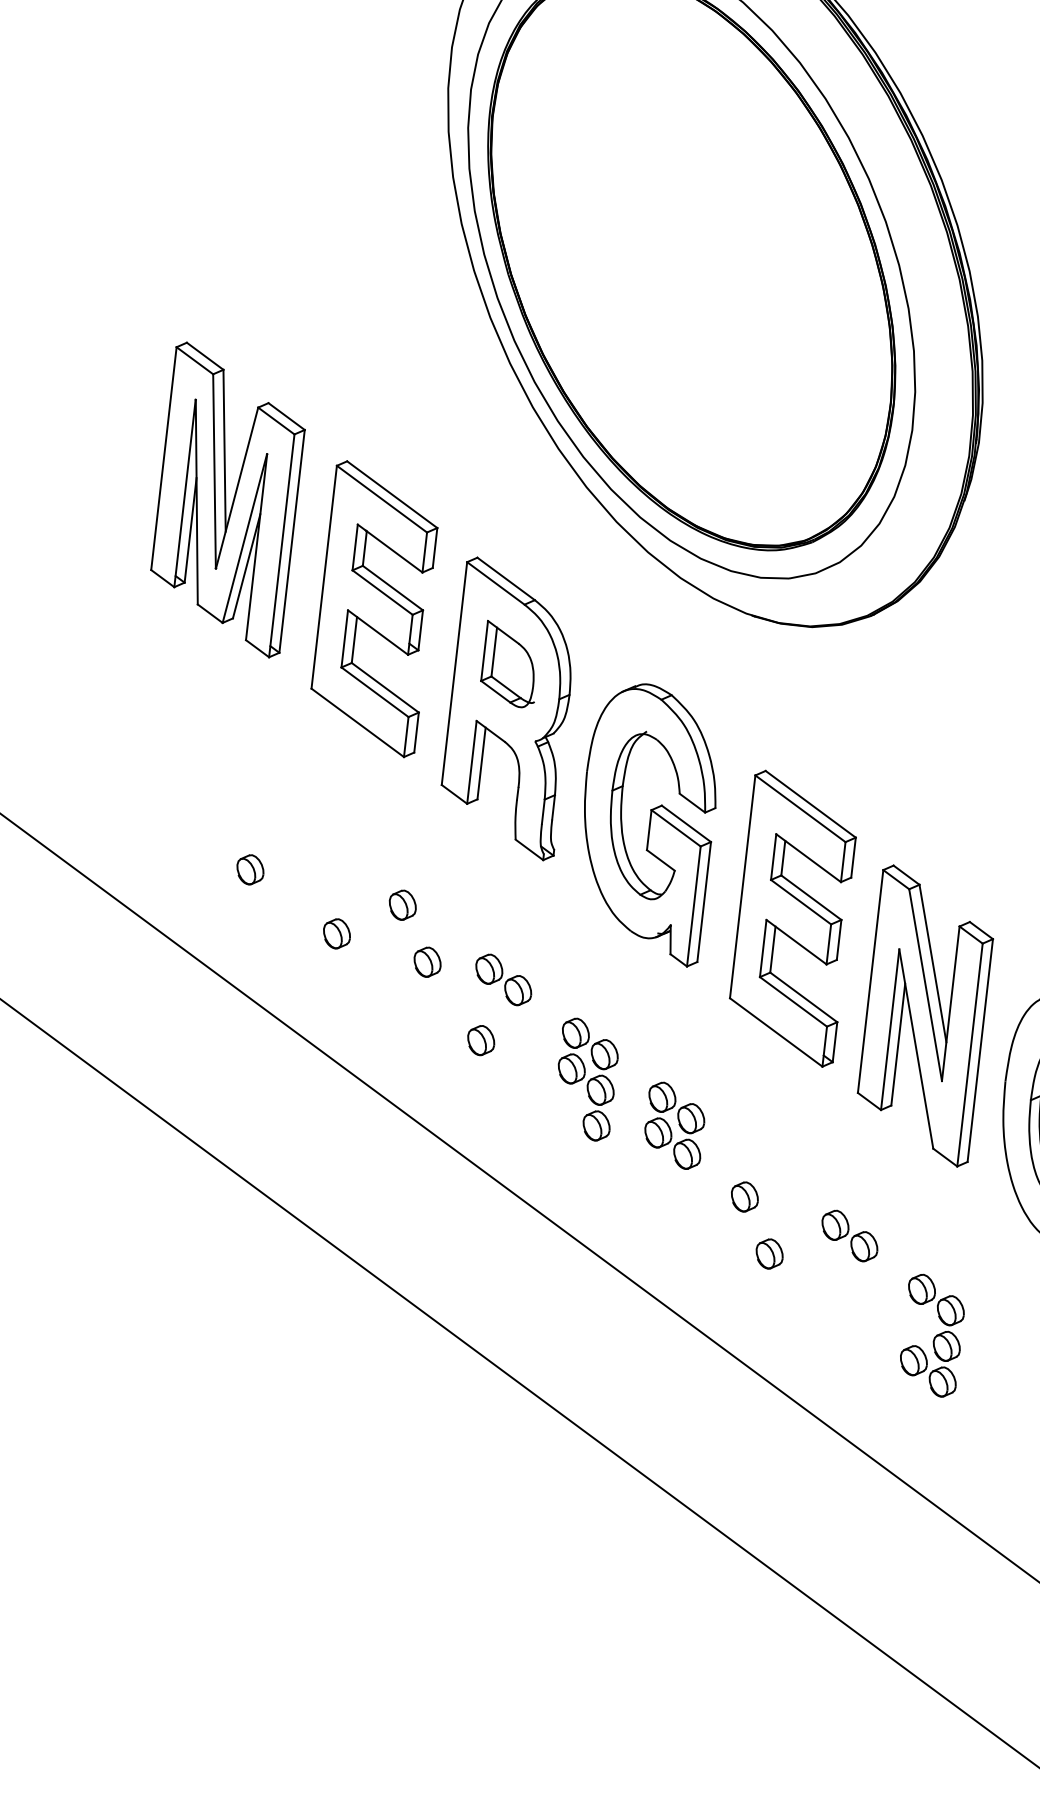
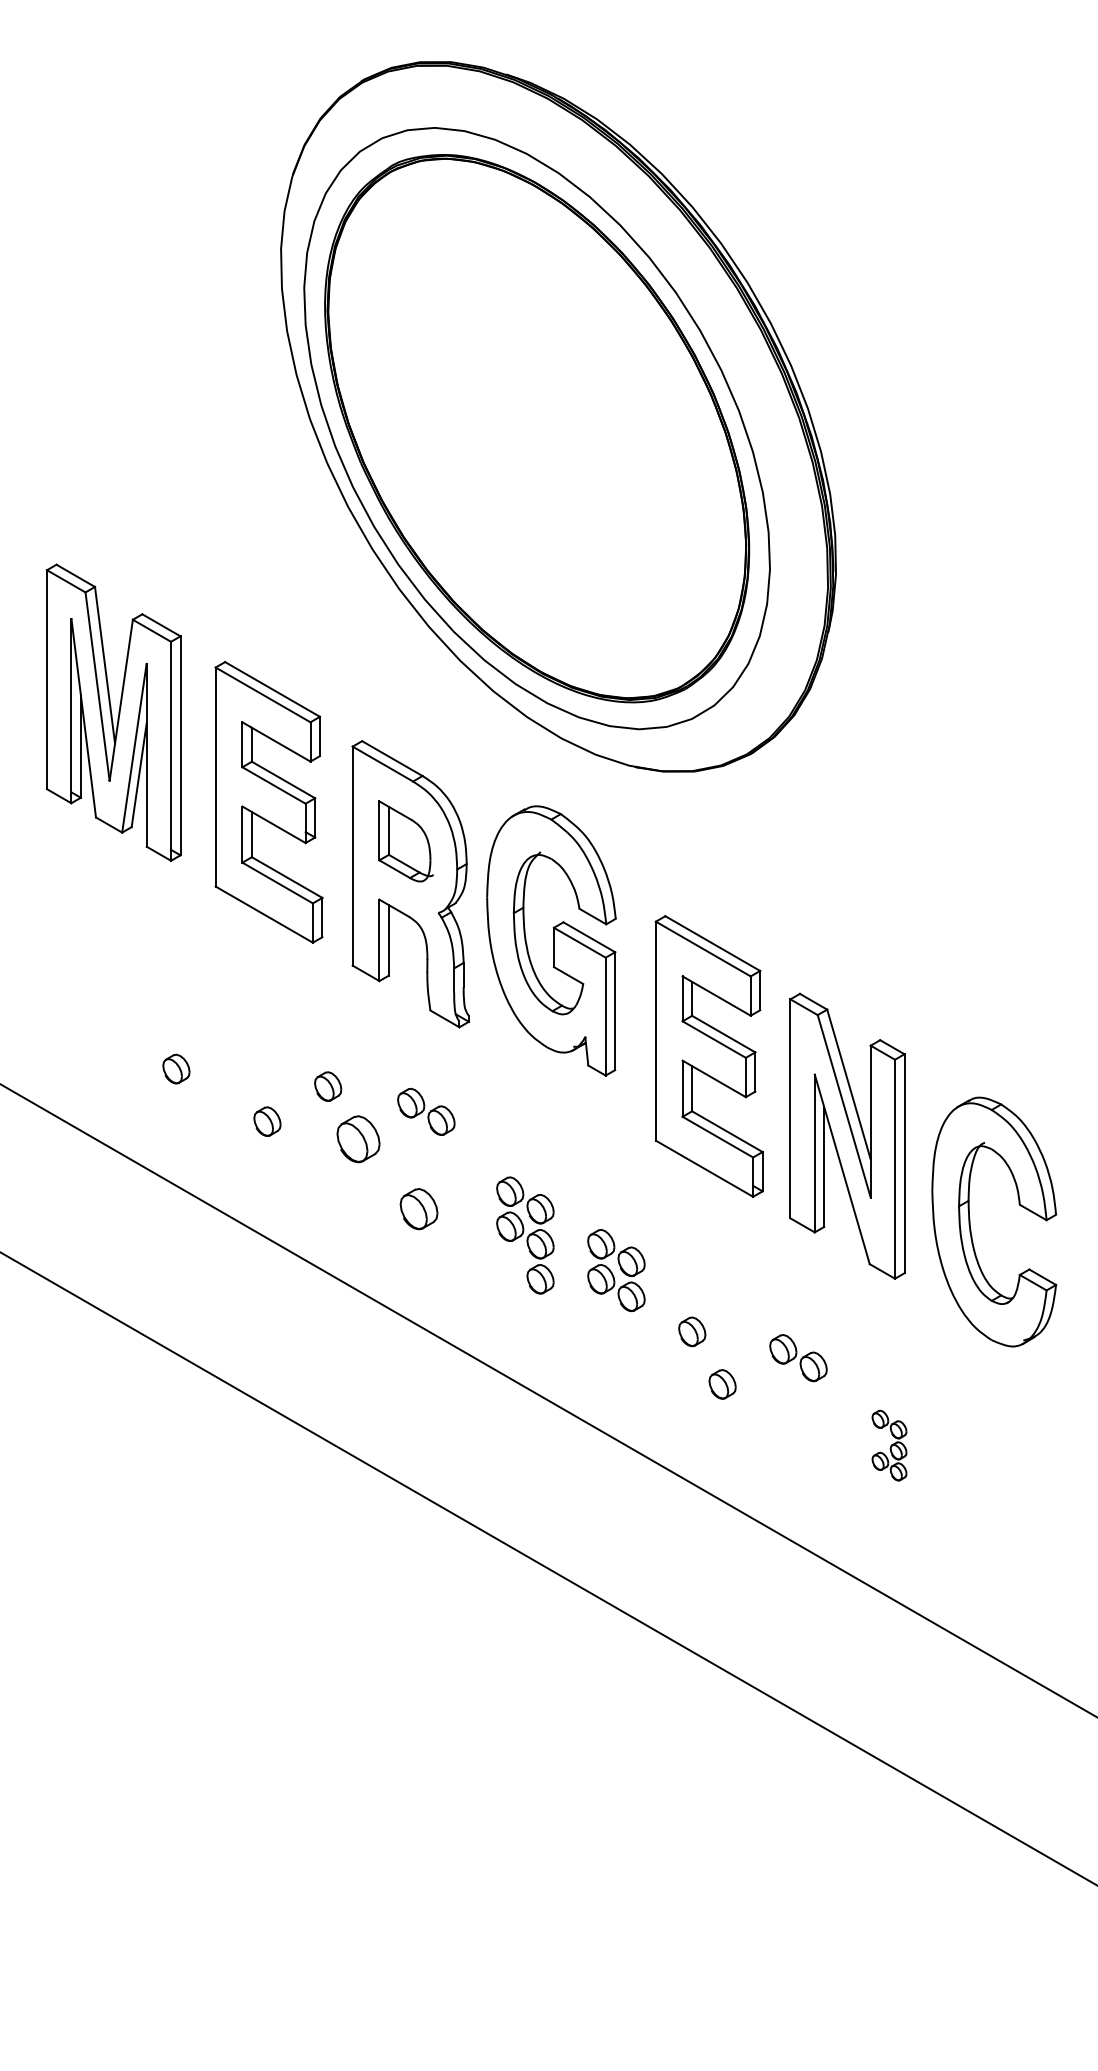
part: (647, 822) -> (551, 940), moved
part: (427, 961) -> (358, 1138), size x1.6
part: (503, 979) -> (426, 1111), moved
part: (481, 1040) -> (419, 1209), size x1.4
part: (932, 1335) -> (889, 1445), size x0.6

